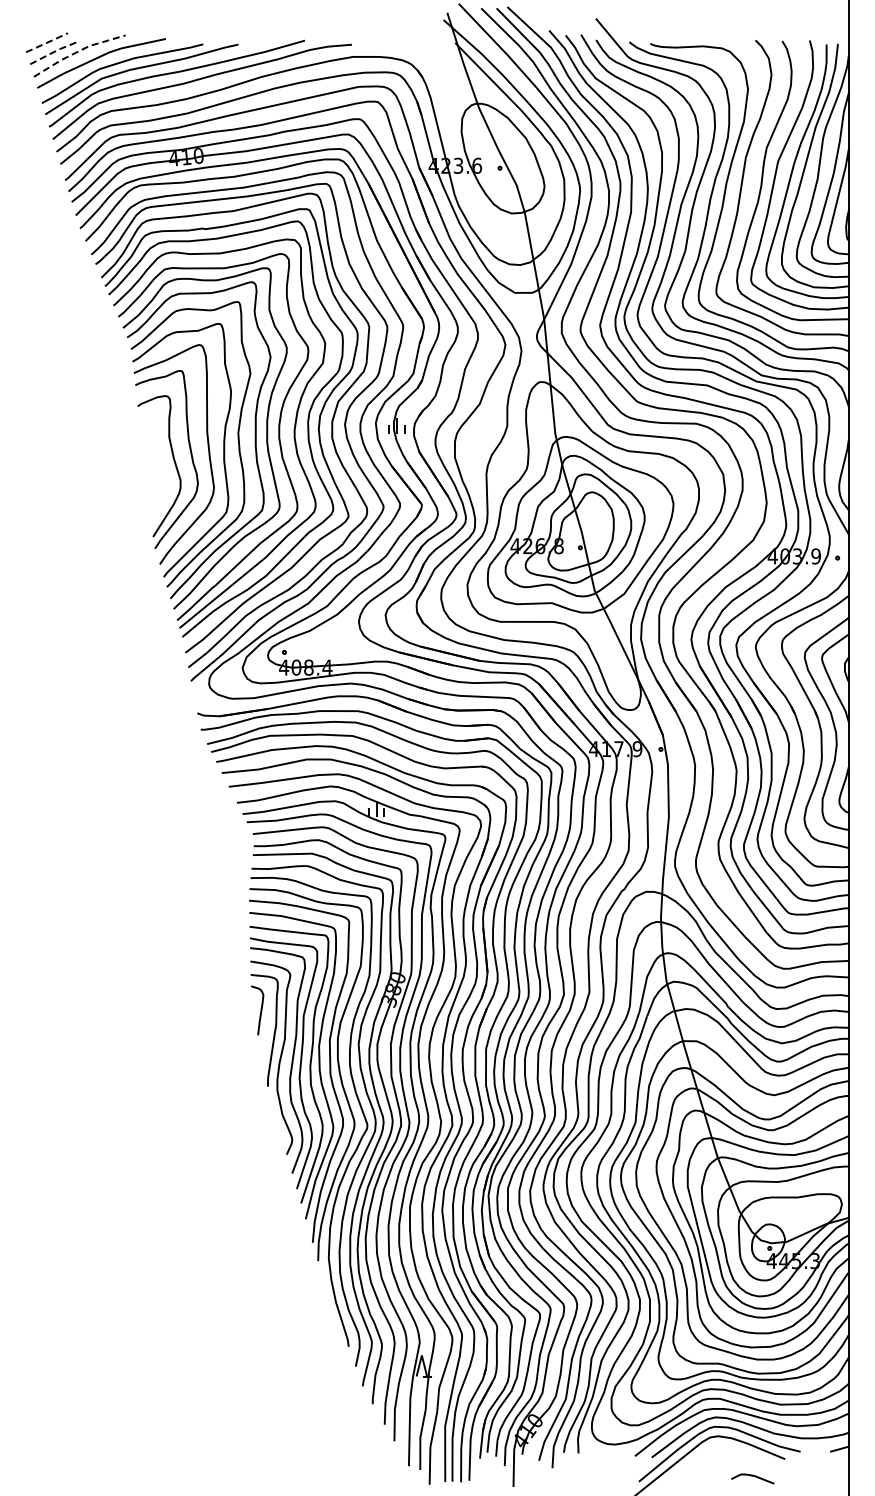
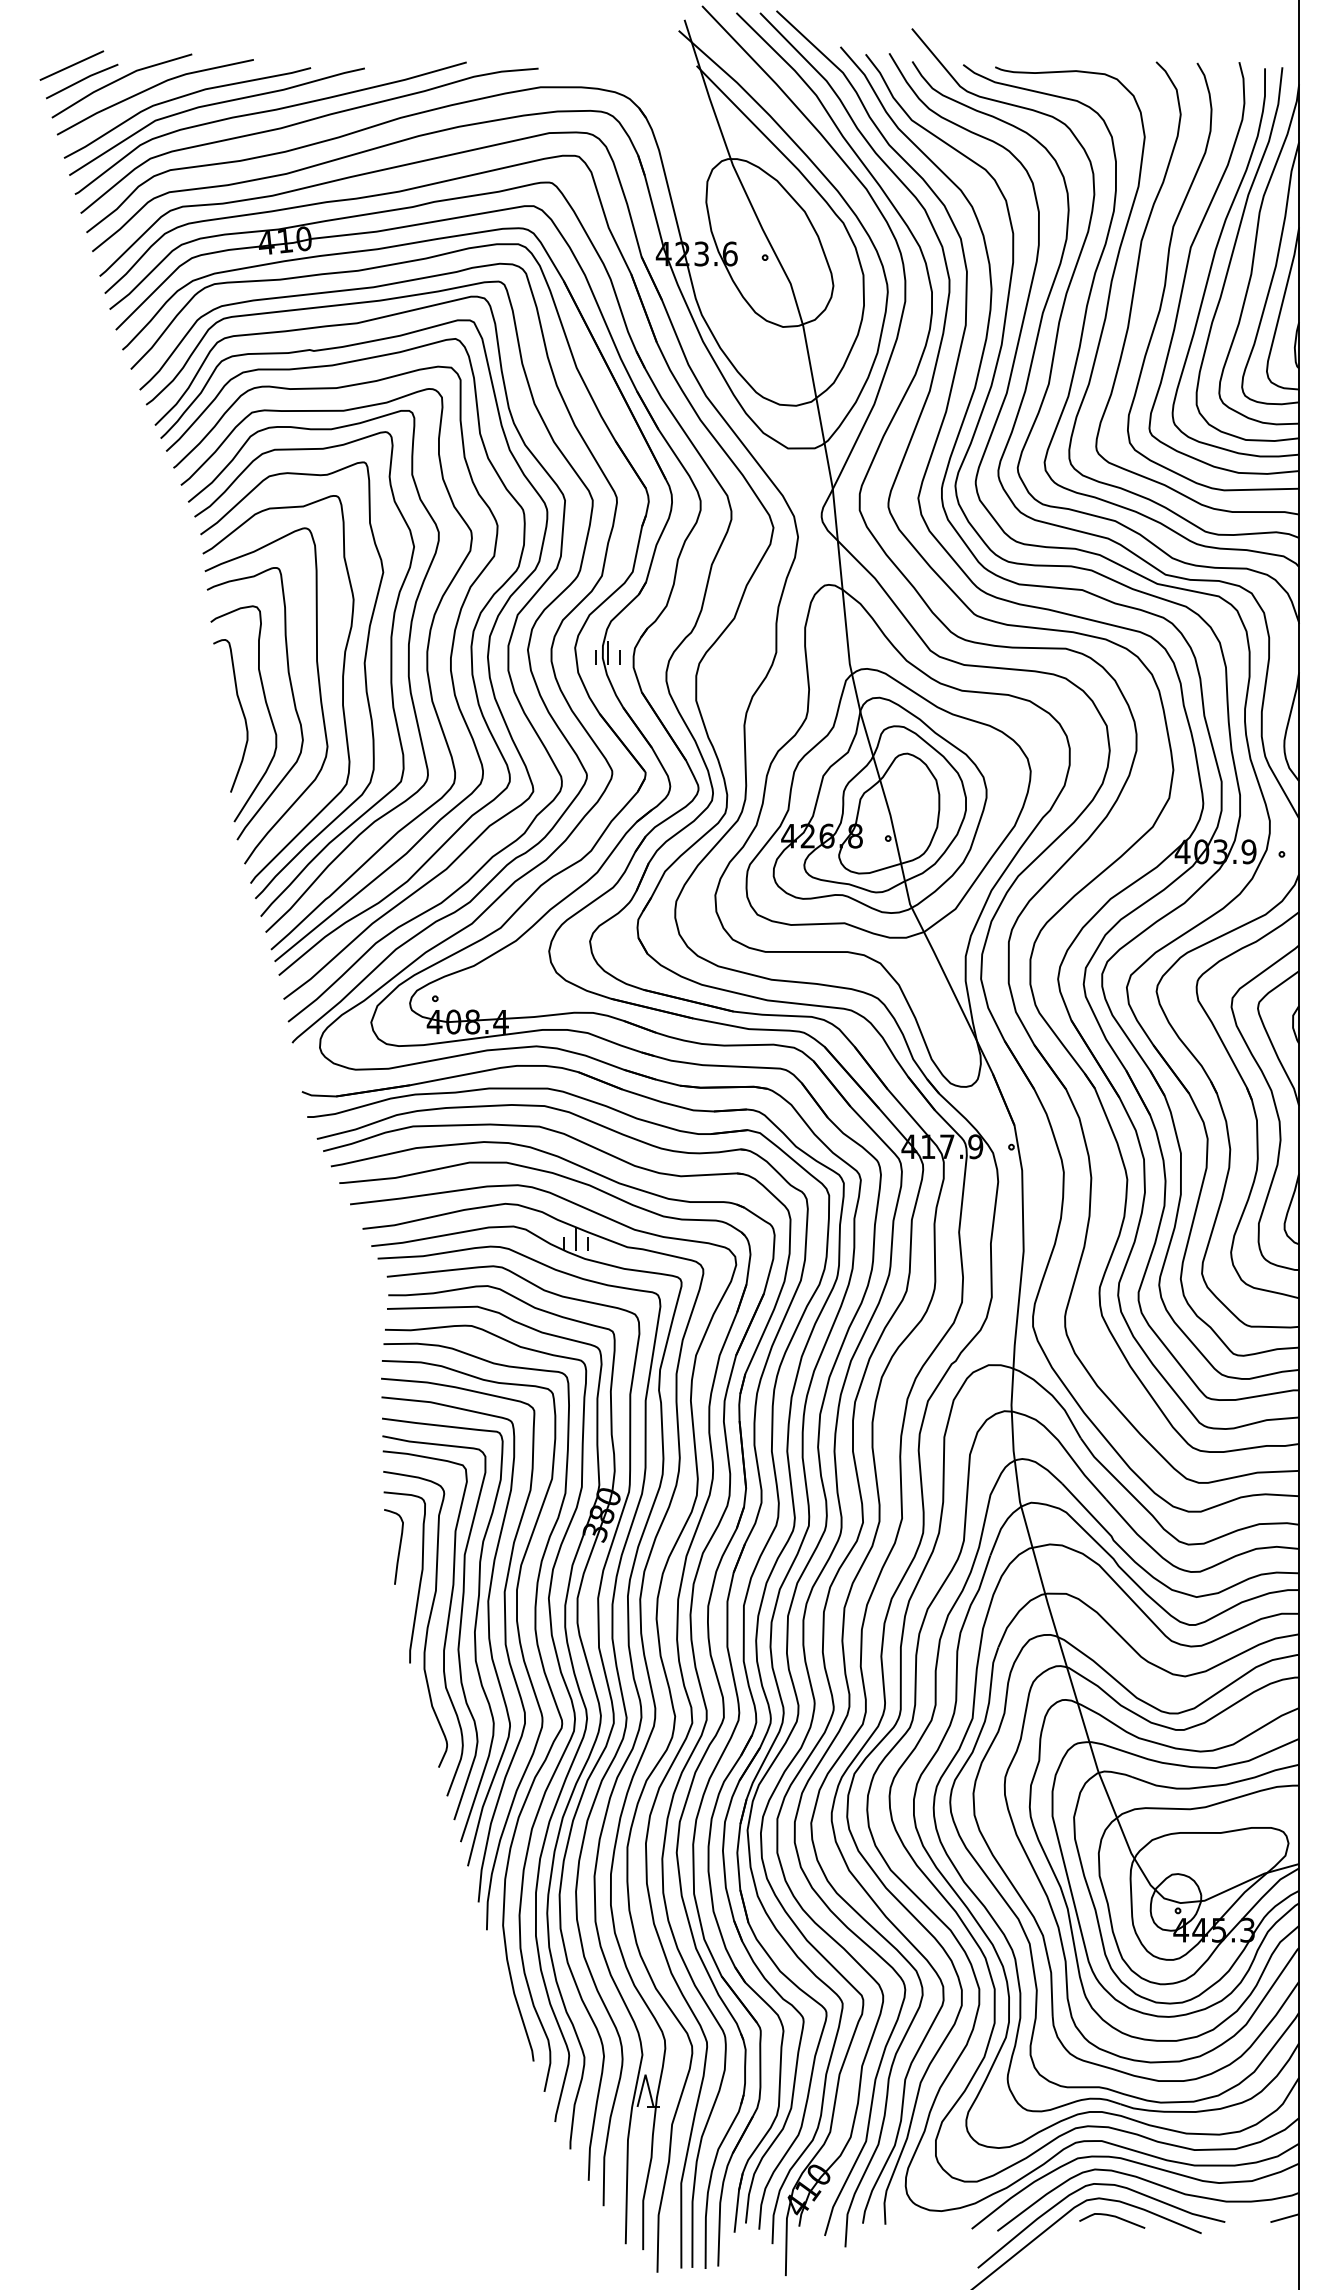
line: (47, 42) -> (72, 65), dashed -> solid
line: (77, 51) -> (118, 79), dashed -> solid
line: (53, 52) -> (81, 80), dashed -> solid
curve: (157, 464) -> (240, 711), added
curve: (752, 1476) -> (1111, 2217), moved

